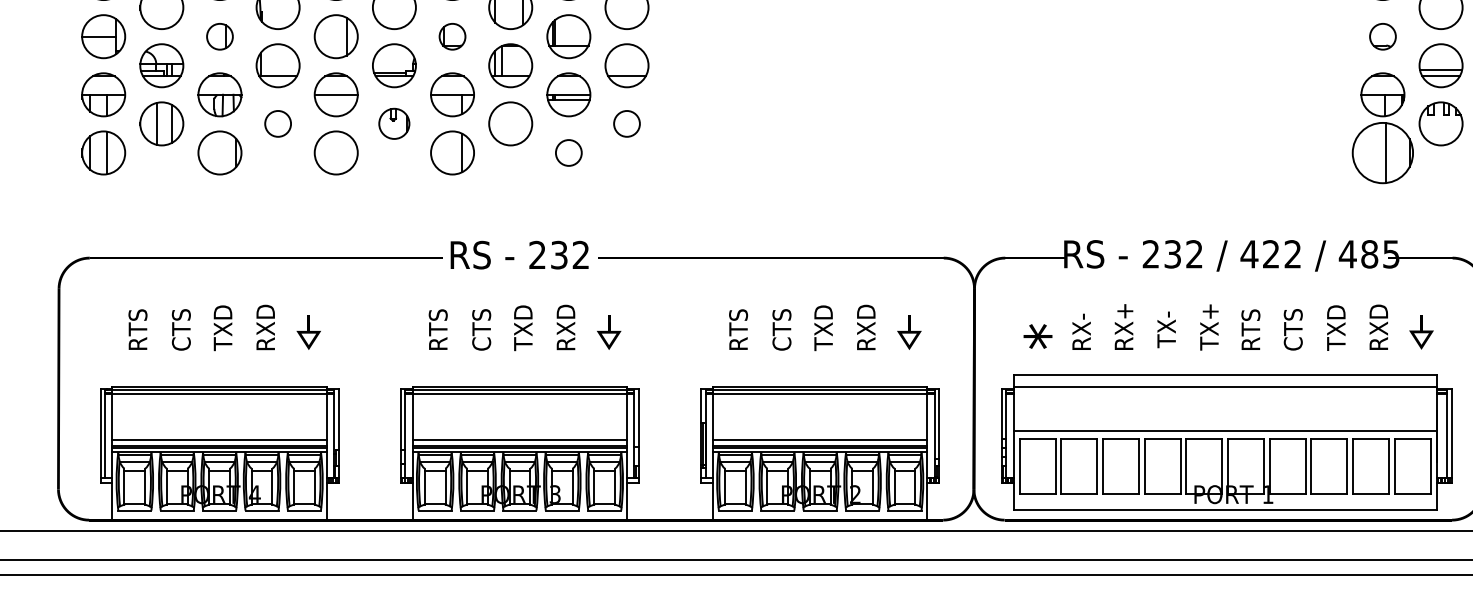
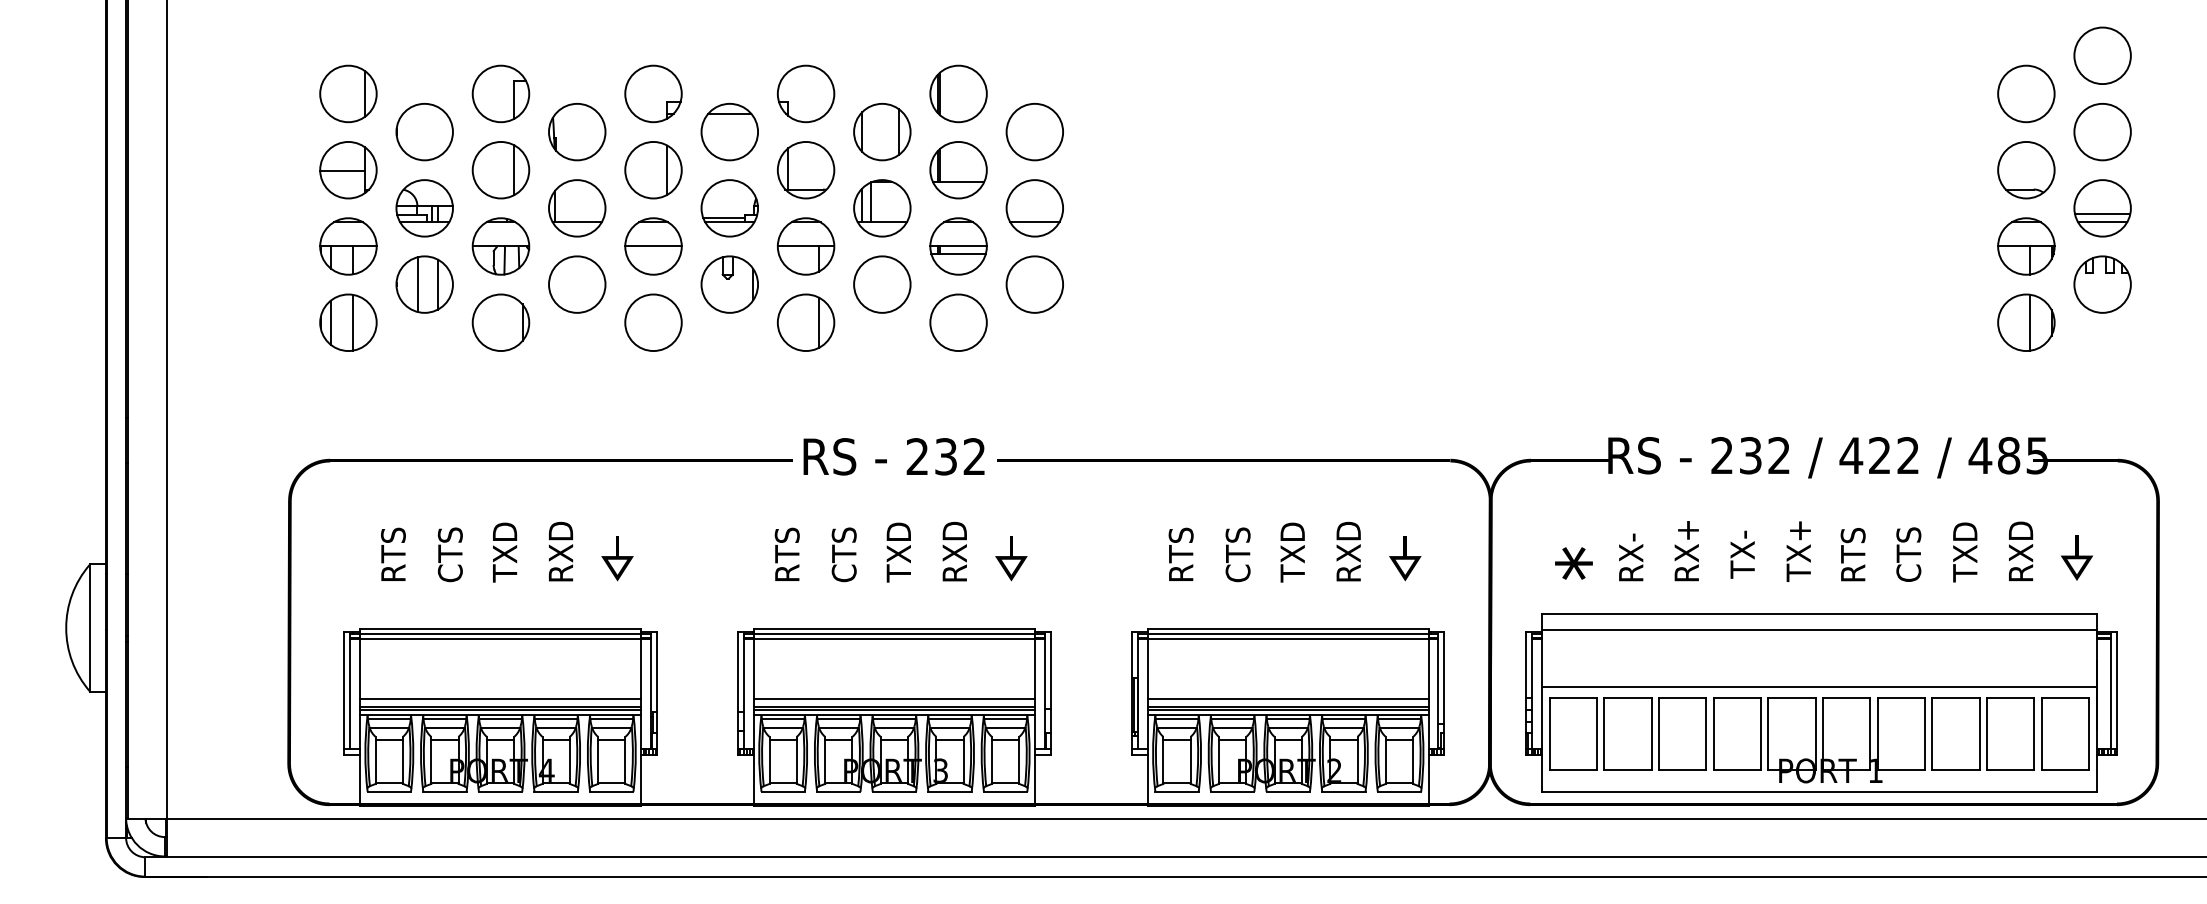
part: (219, 36) -> (500, 170), size x1.67
part: (452, 36) -> (805, 170), size x1.67
part: (1383, 36) -> (2026, 170), size x1.67
circle: (278, 123) -> (577, 284), size x1.67
part: (394, 123) -> (729, 284), size x1.43
circle: (626, 123) -> (1034, 284), size x1.67
circle: (568, 152) -> (958, 322), size x1.67
part: (1383, 152) -> (2026, 322), size x0.71

